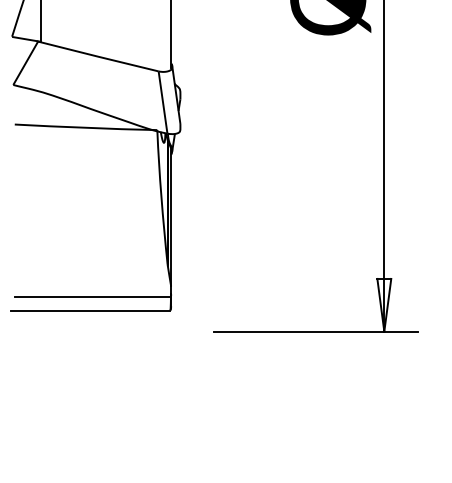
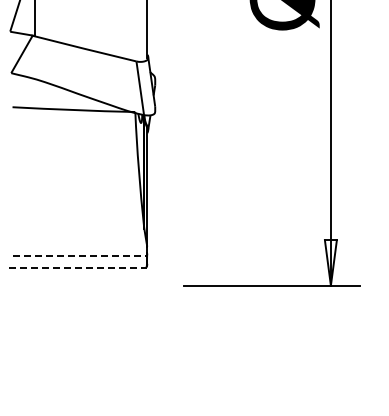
line: (93, 296) -> (80, 255), solid -> dashed
line: (90, 310) -> (77, 267), solid -> dashed

